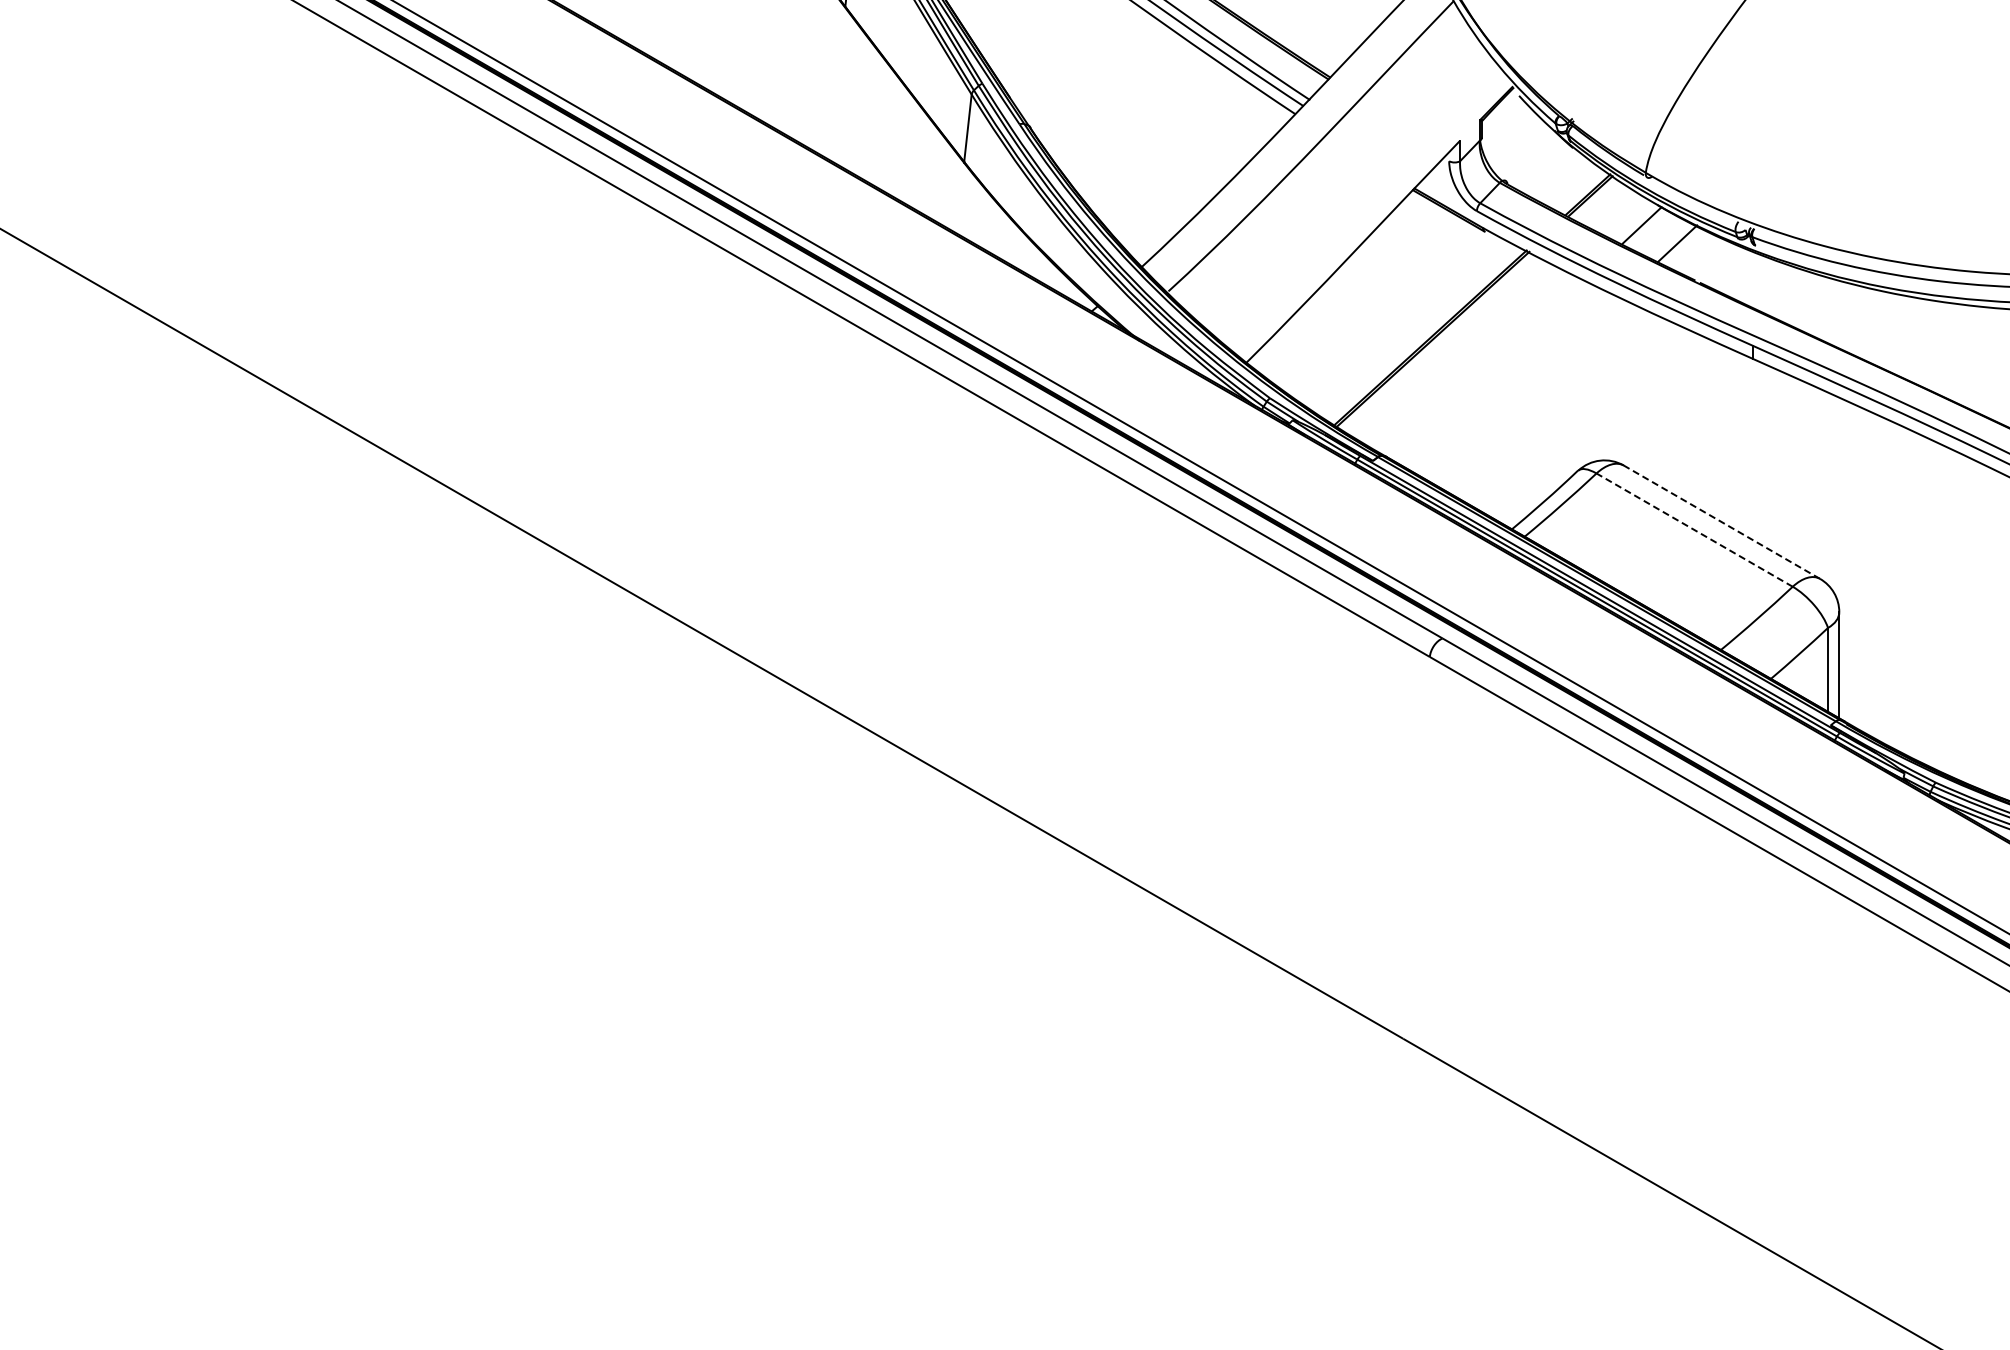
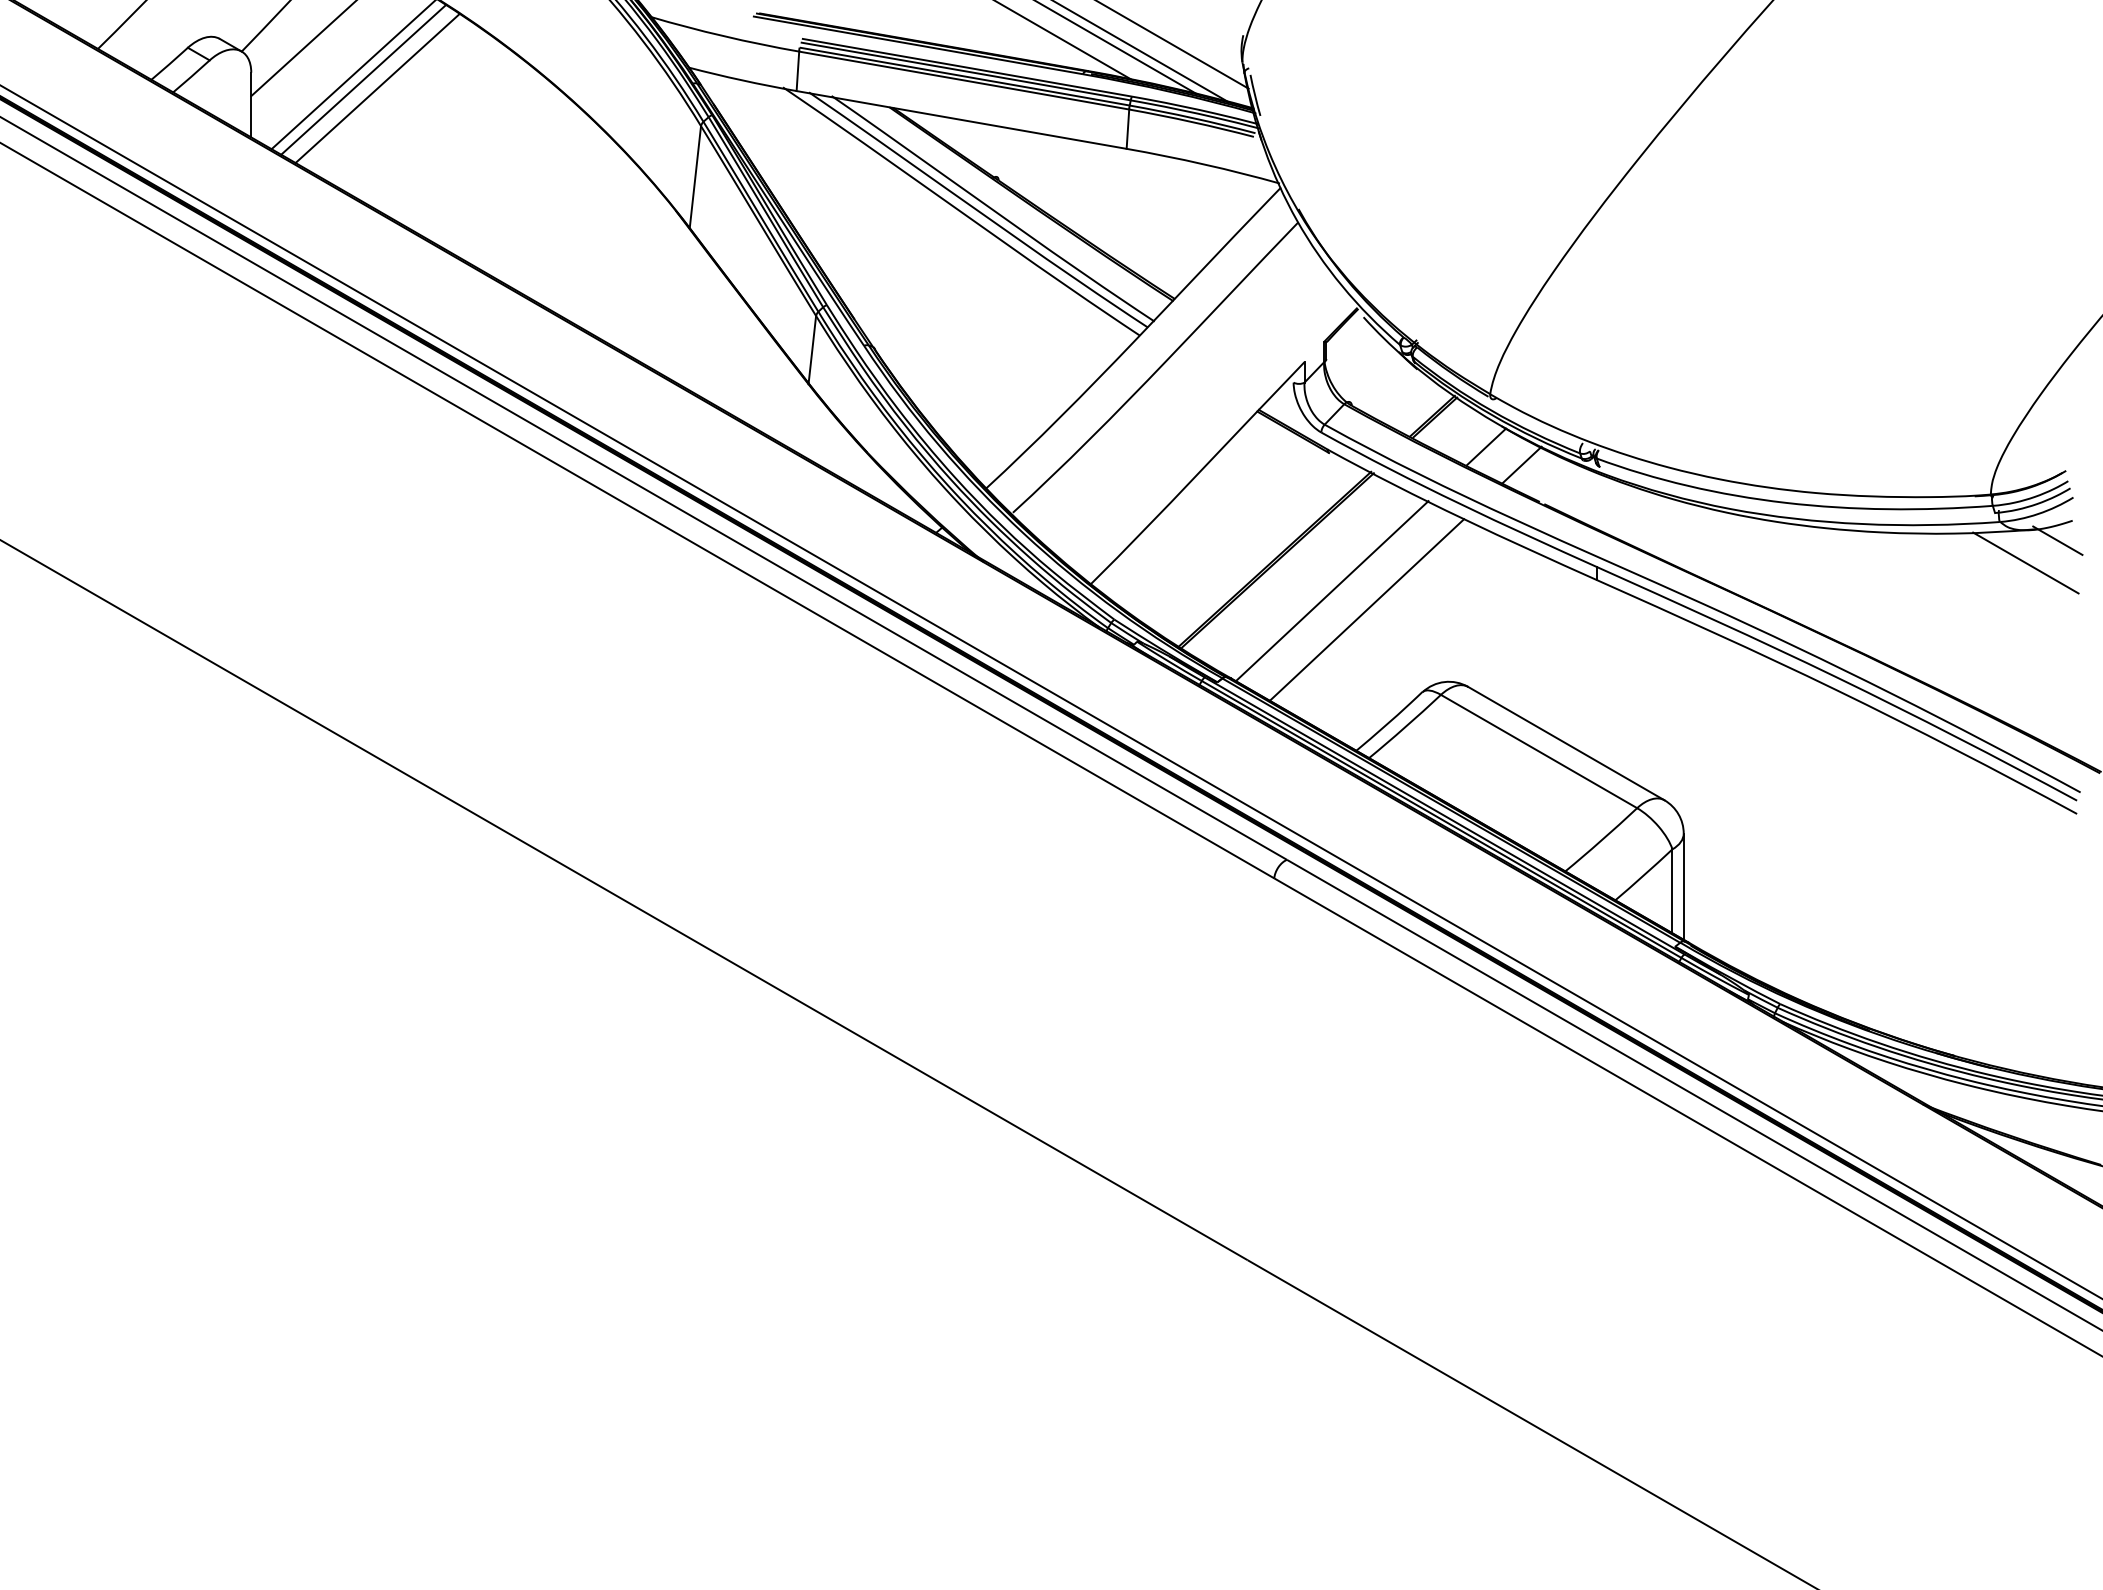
line: (1487, 370) -> (1331, 591), added
line: (1522, 388) -> (1366, 609), added
line: (1721, 522) -> (1565, 743), dashed -> solid
line: (1694, 530) -> (1538, 751), dashed -> solid

